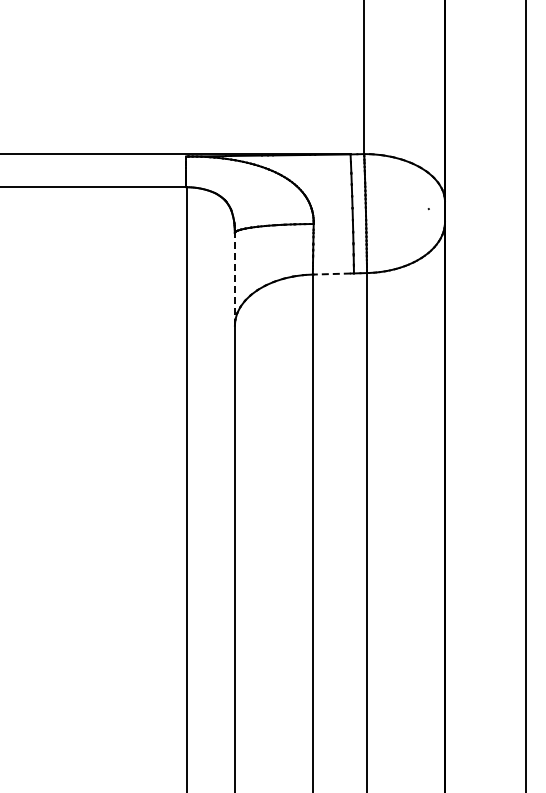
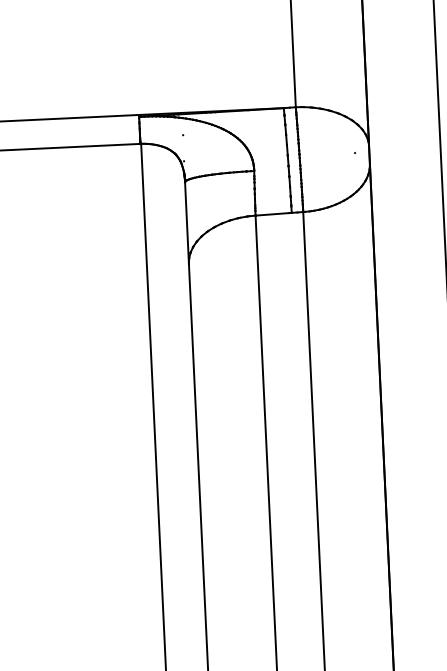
line: (332, 274) -> (272, 214), dashed -> solid
line: (234, 278) -> (186, 222), dashed -> solid

